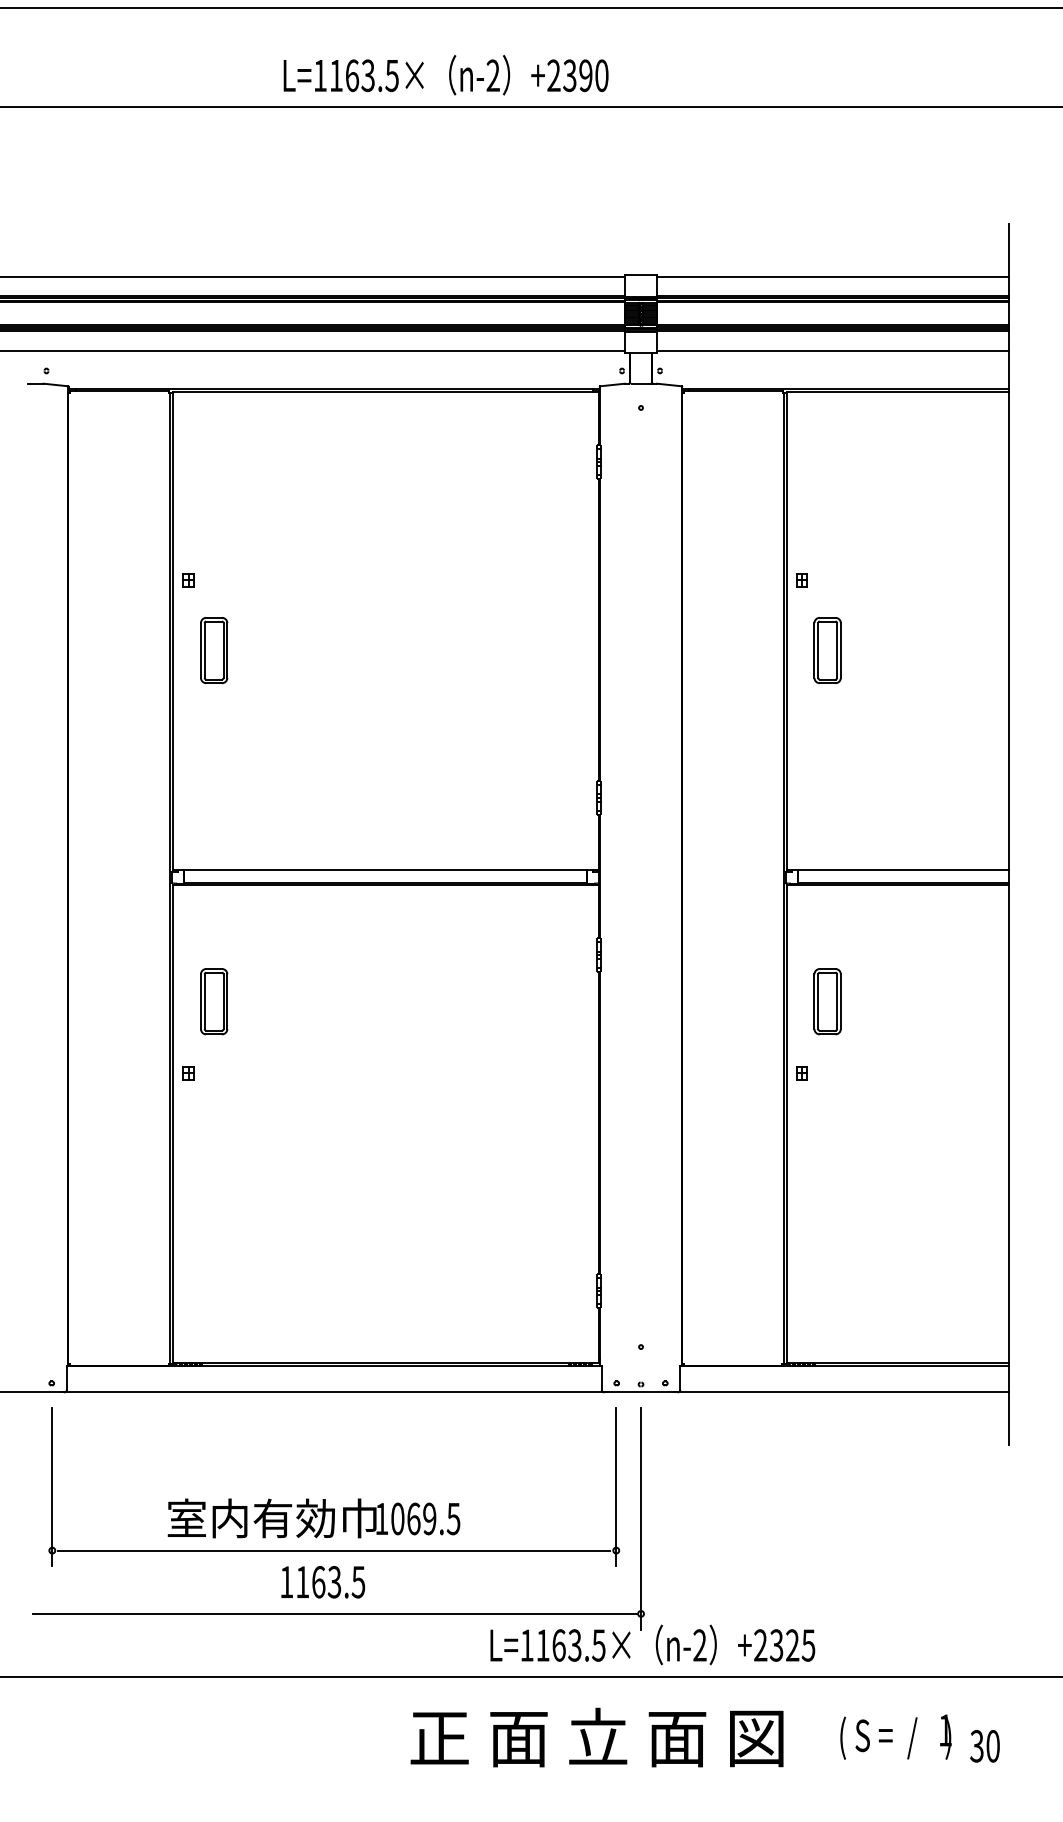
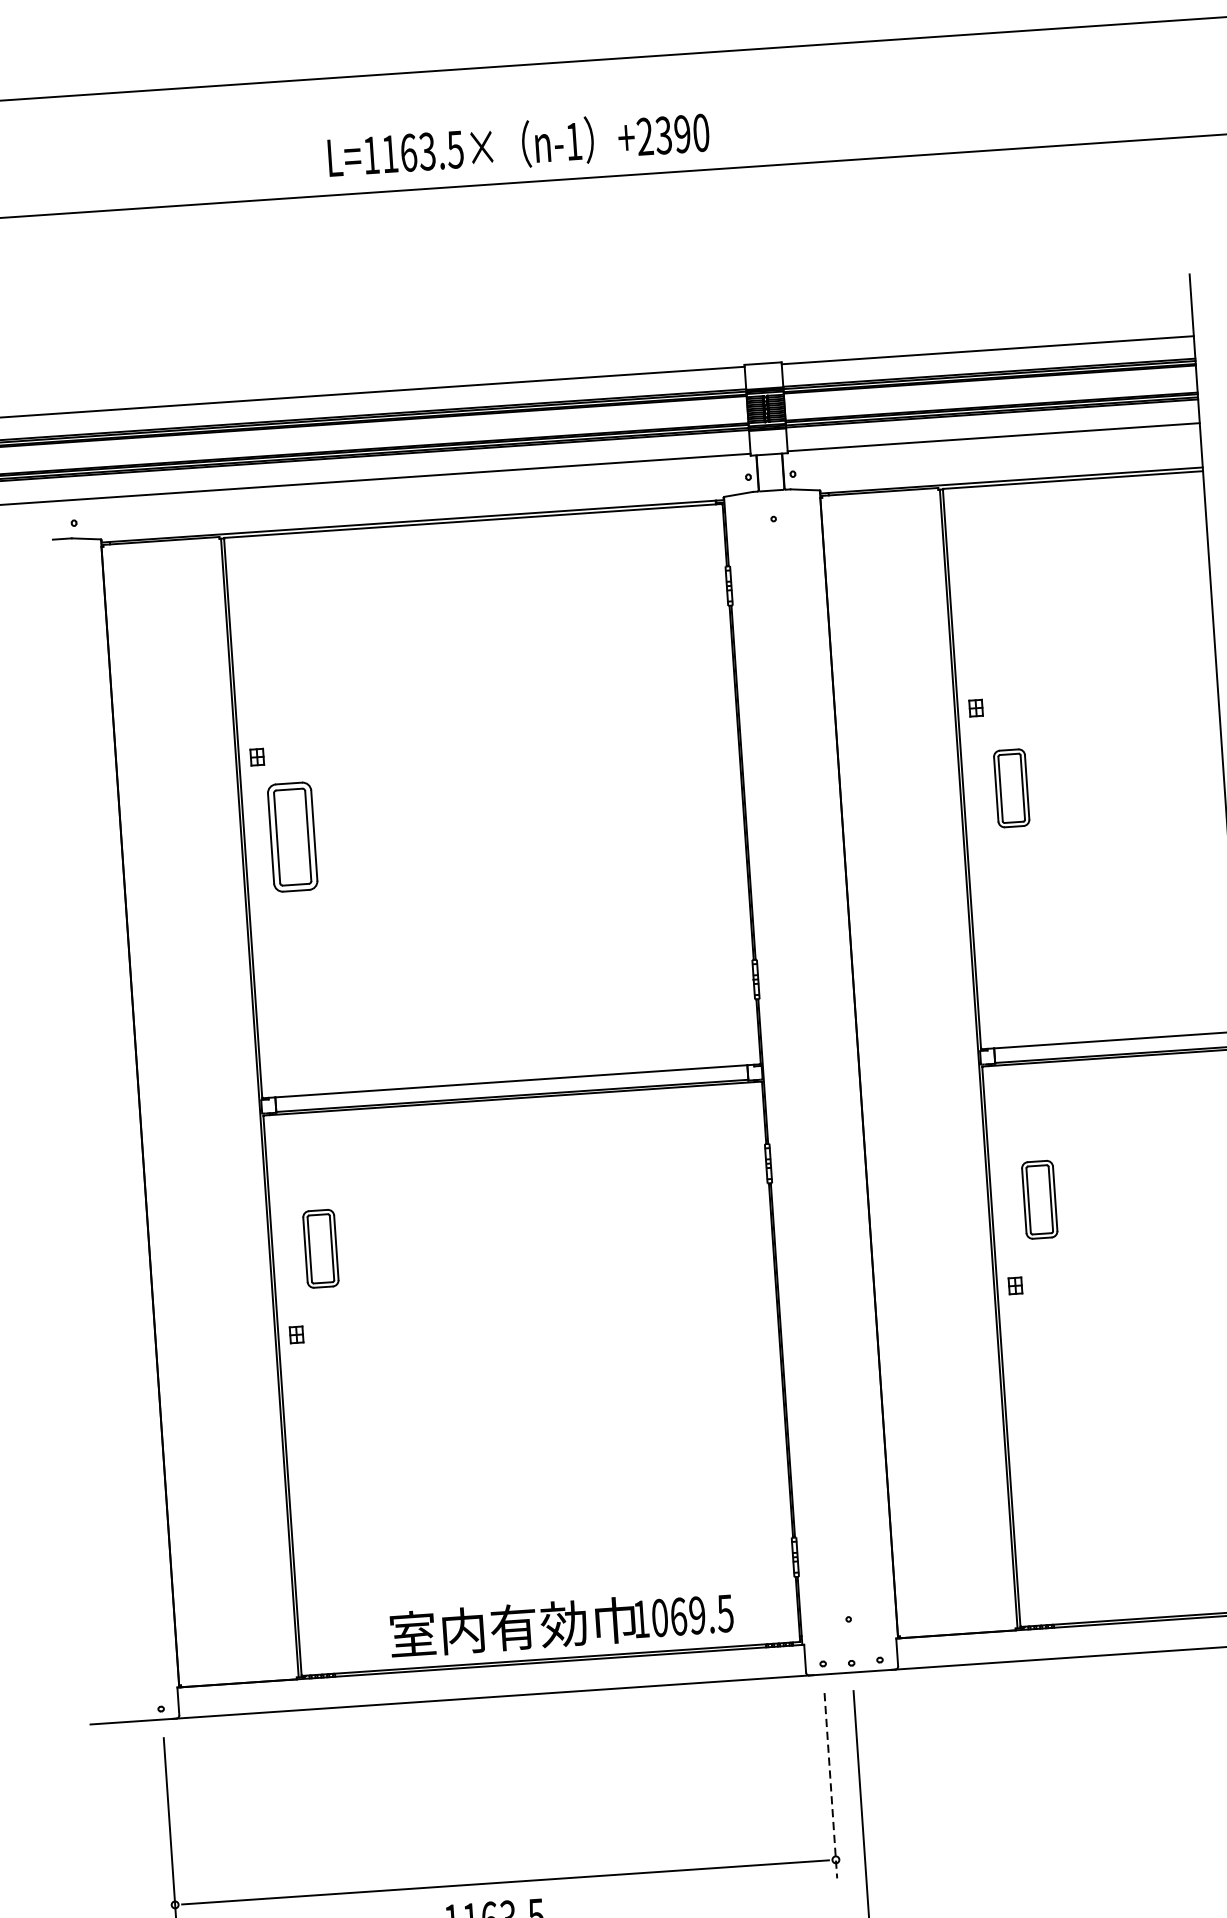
text: (492, 75) -> (573, 141), n-2 -> n-1
part: (214, 650) -> (293, 837), size x1.4
line: (616, 1487) -> (831, 1785), solid -> dashed
text: (313, 1518) -> (561, 1624), moved

